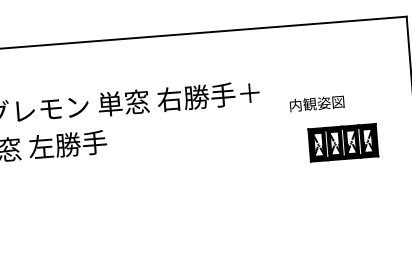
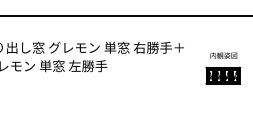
text: (316, 103) -> (223, 55), moved

